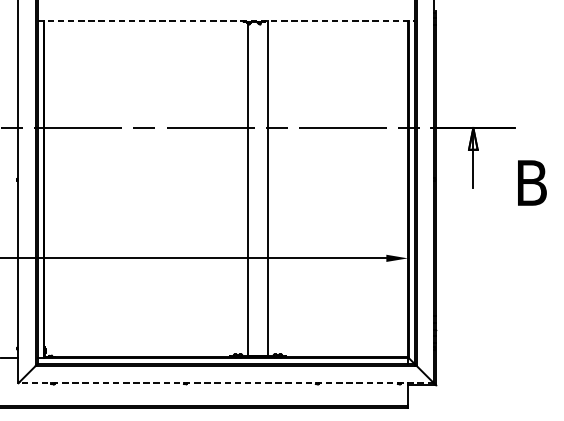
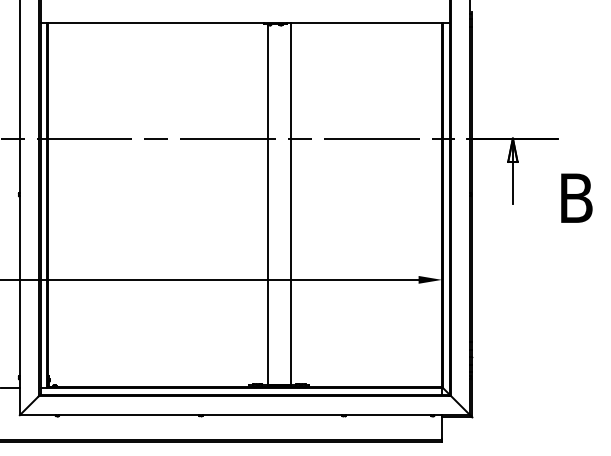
line: (226, 21) -> (245, 23), dashed -> solid
line: (225, 383) -> (244, 415), dashed -> solid

